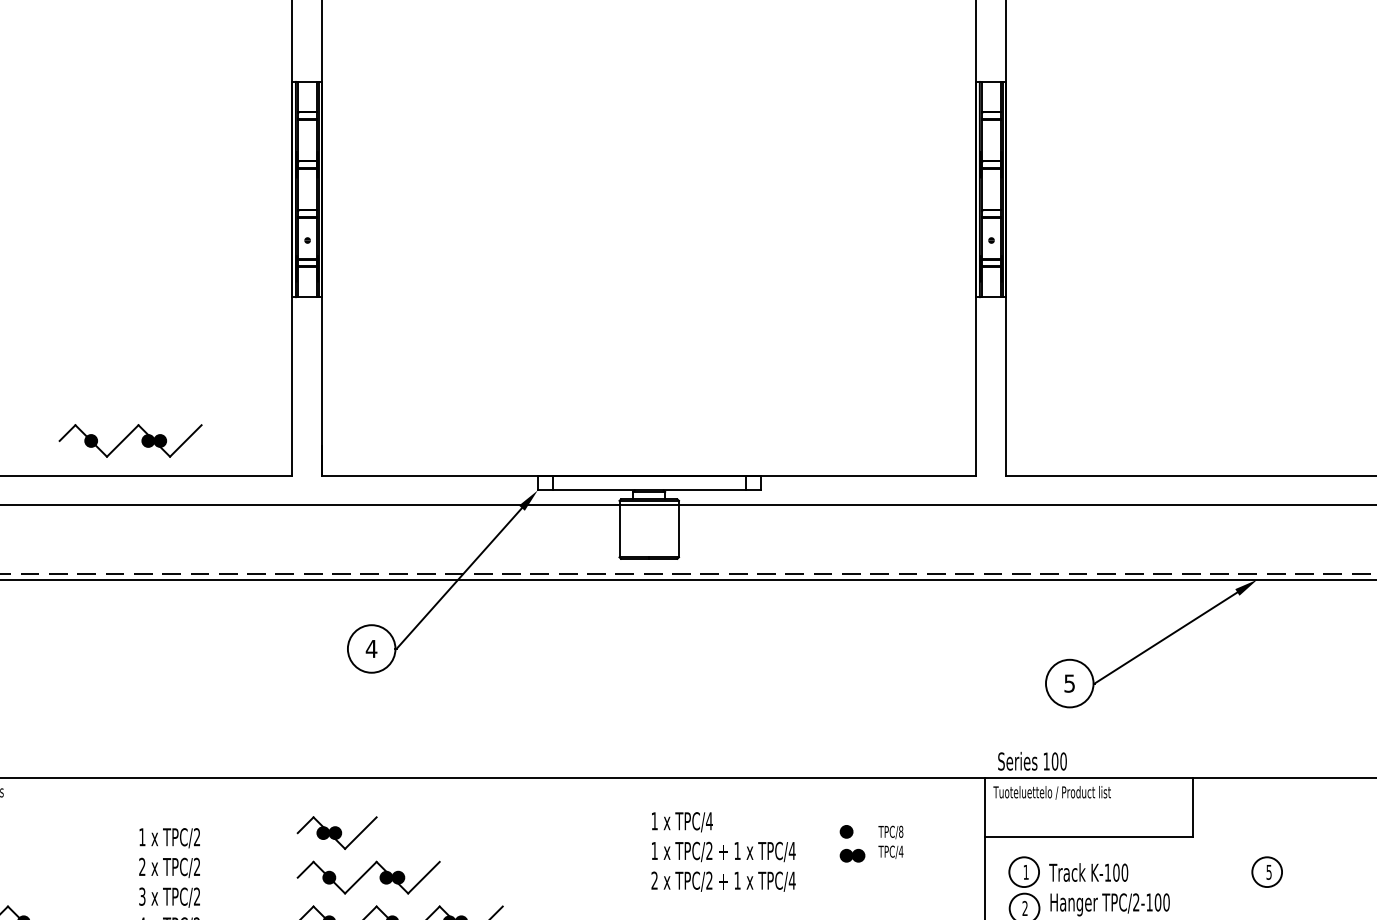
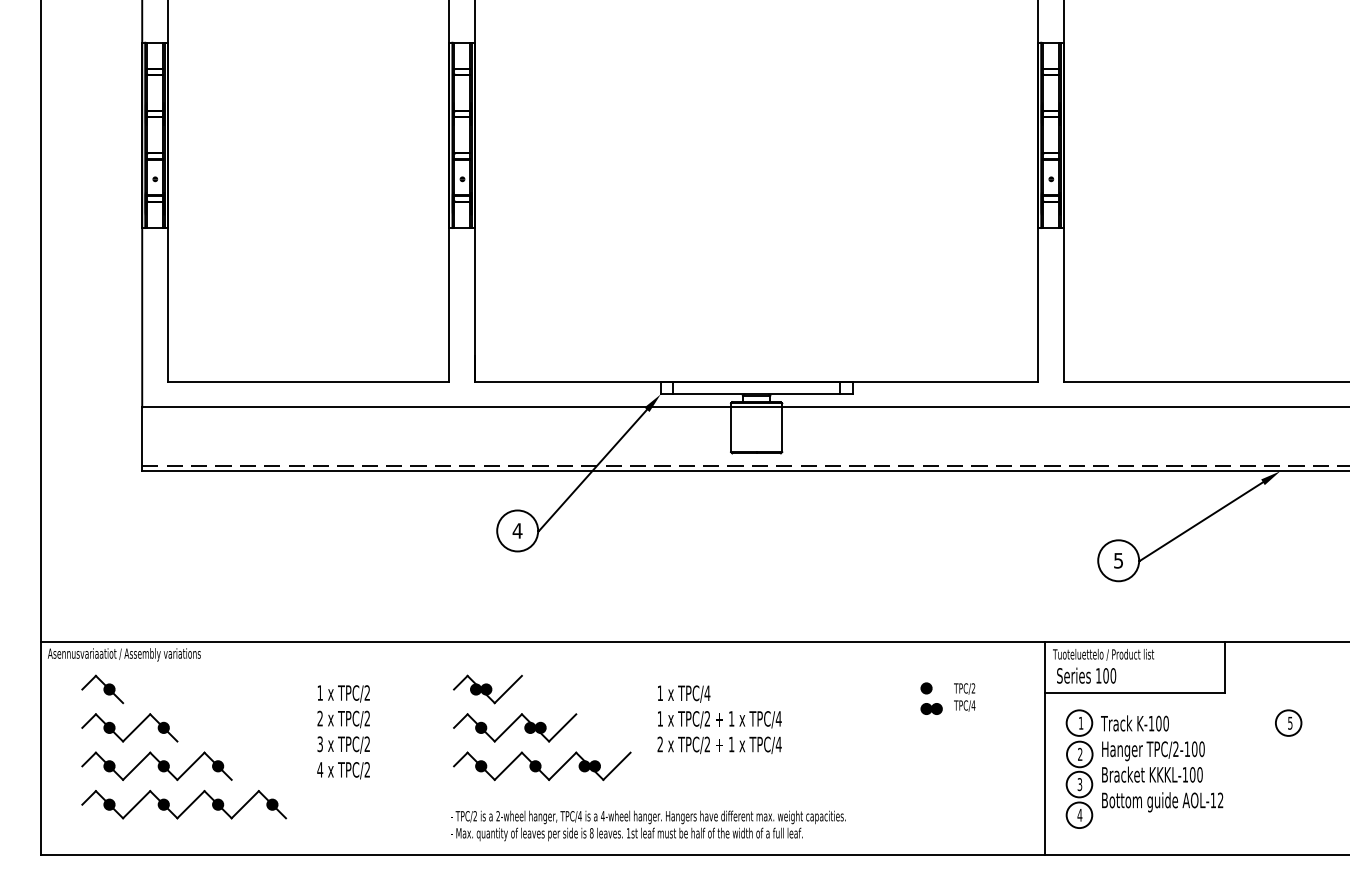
part: (131, 440) -> (310, 351), removed
text: (1032, 761) -> (1086, 675), moved
text: (901, 831) -> (973, 688), TPC/8 -> TPC/2
text: (723, 851) -> (719, 719), moved

